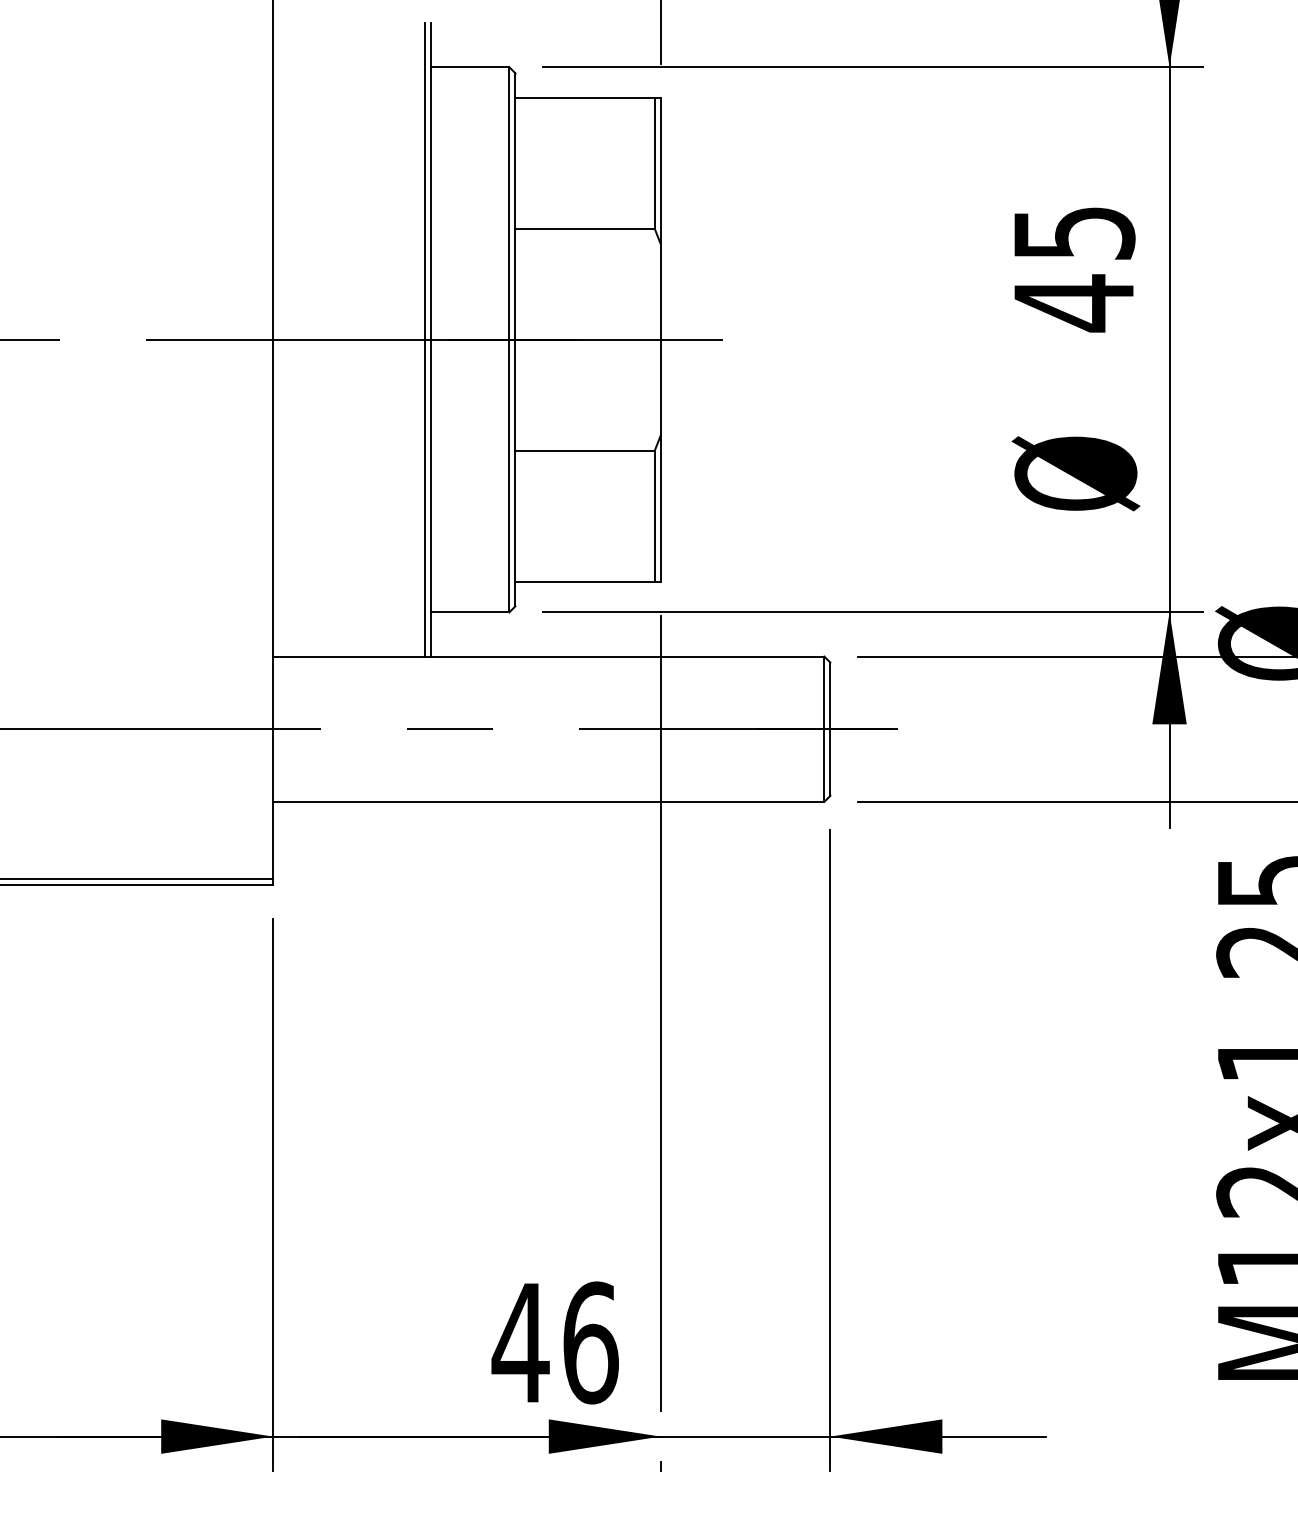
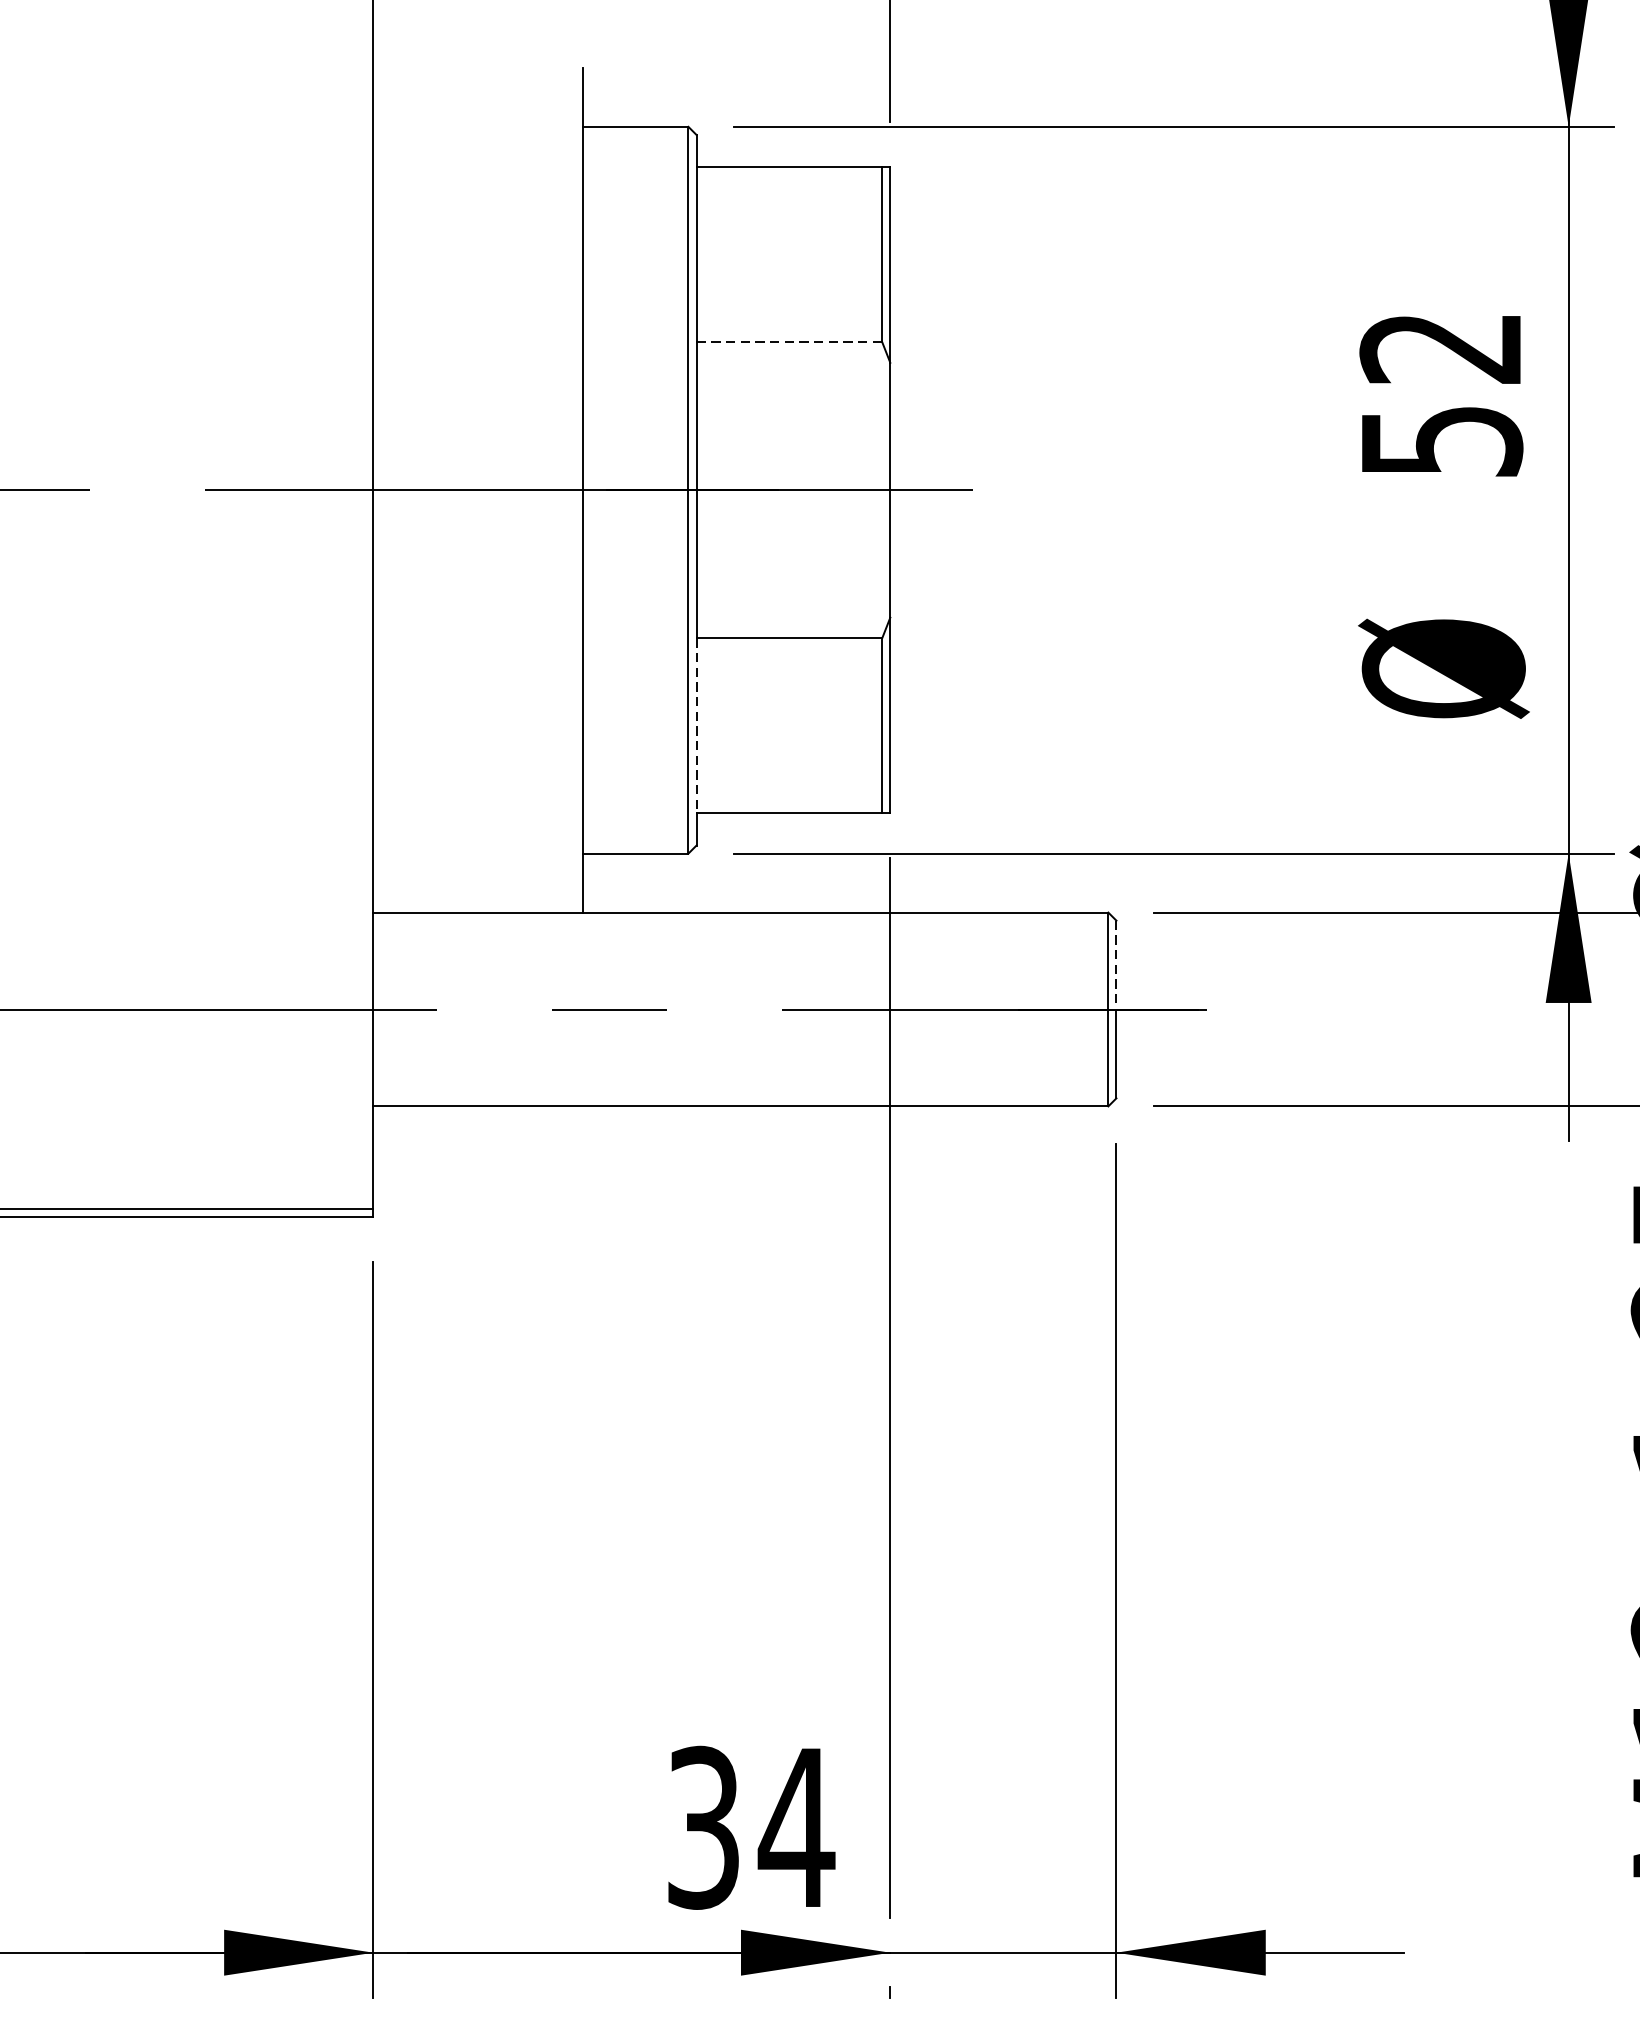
line: (585, 228) -> (789, 341), solid -> dashed
text: (1073, 269) -> (1440, 396), 45 -> 52
line: (424, 339) -> (575, 489), removed
line: (515, 516) -> (696, 725), solid -> dashed
line: (830, 696) -> (1116, 965), solid -> dashed
text: (555, 1342) -> (749, 1827), 46 -> 34

